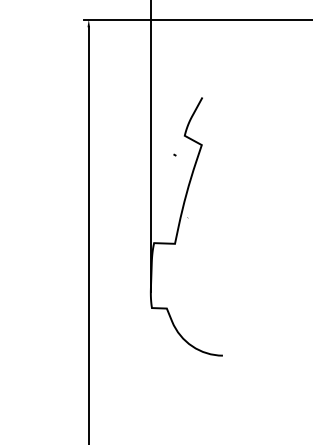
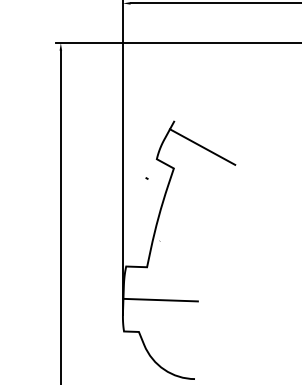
line: (230, 123) -> (202, 146), added
line: (188, 276) -> (160, 299), added

